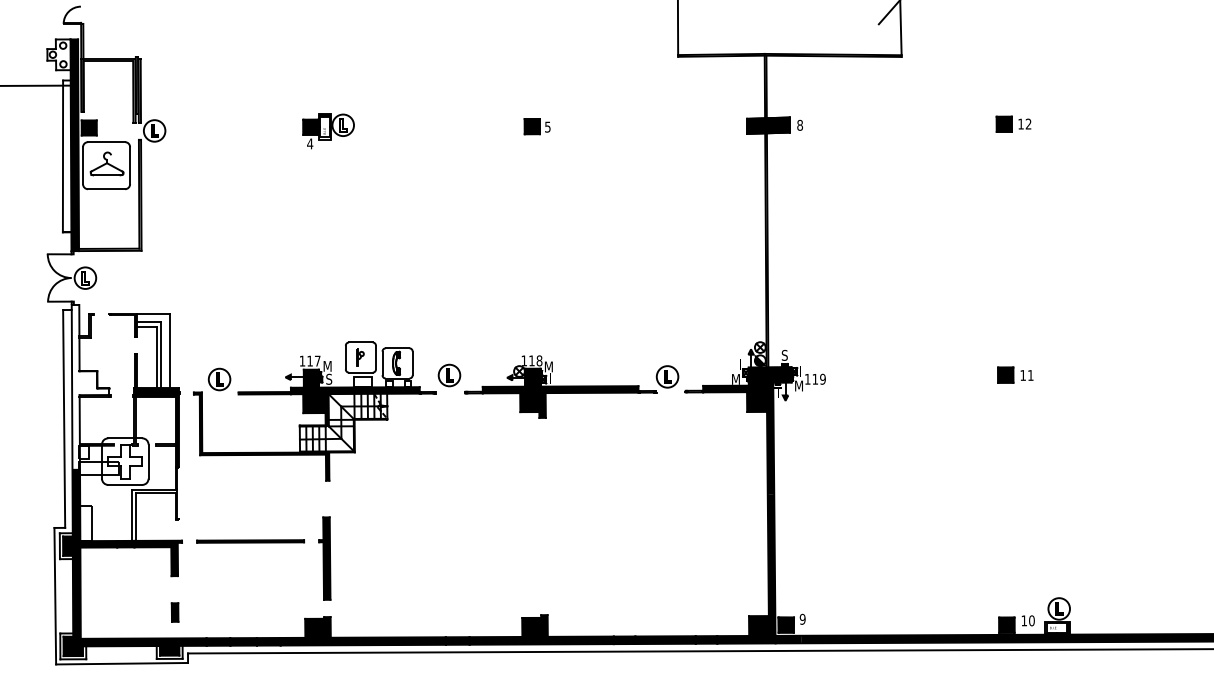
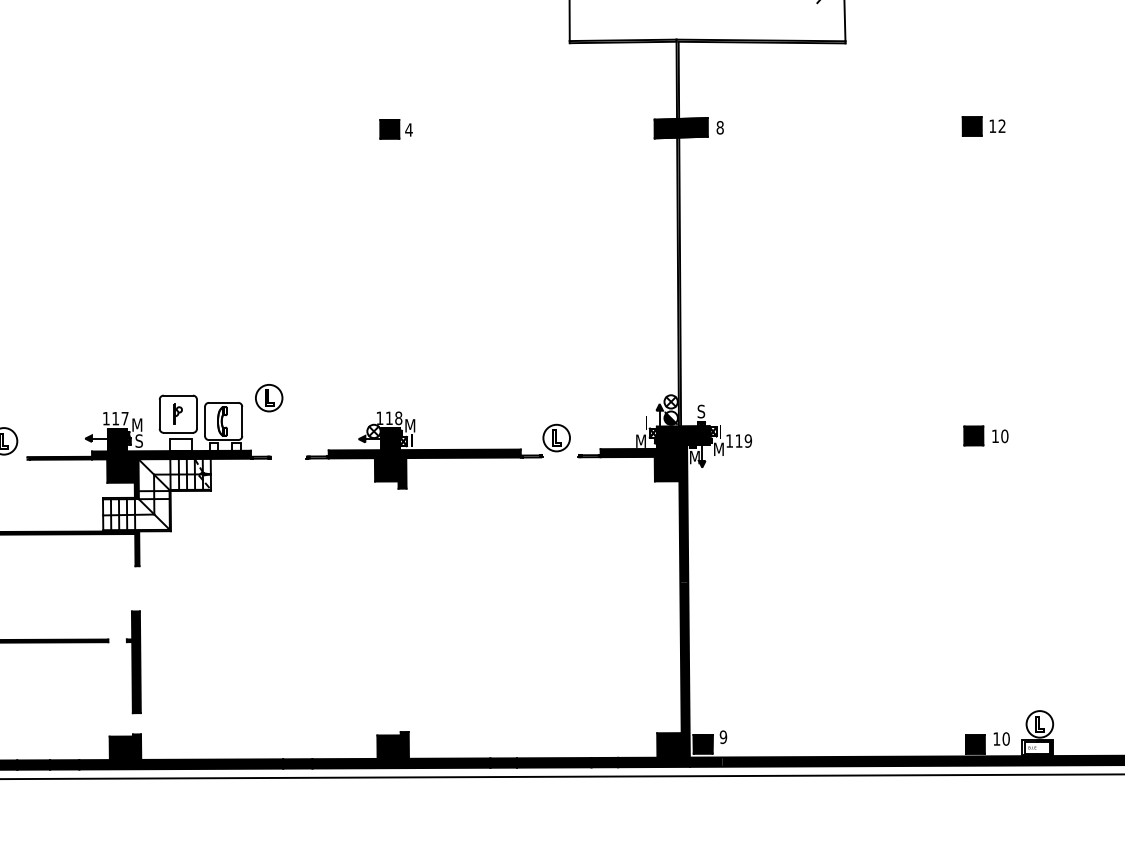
text: (547, 126) -> (408, 129), 5 -> 4
part: (328, 131) -> (138, 135), removed
part: (449, 375) -> (269, 398), moved
text: (1030, 375) -> (1004, 436), 11 -> 10
text: (778, 392) -> (693, 457), T -> M

